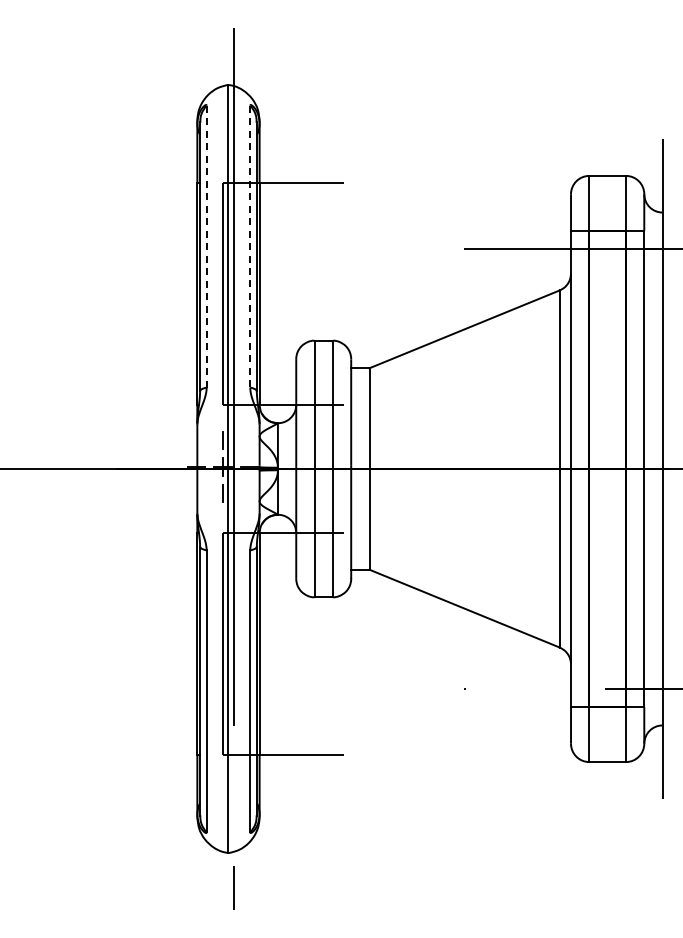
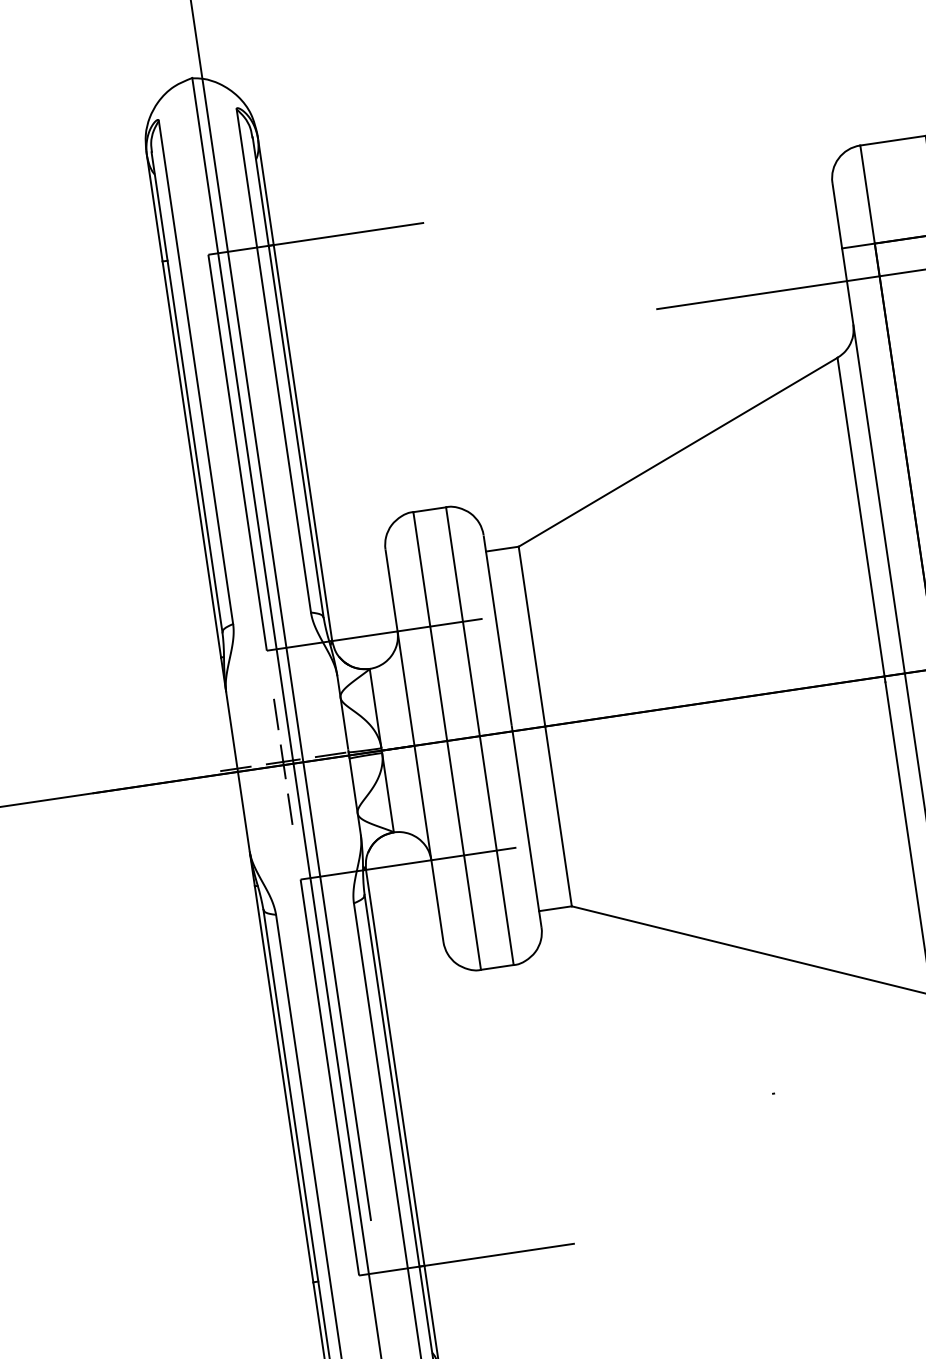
line: (206, 246) -> (195, 372), dashed -> solid
line: (250, 246) -> (274, 360), dashed -> solid

